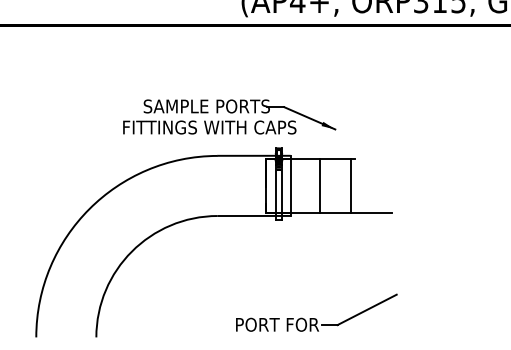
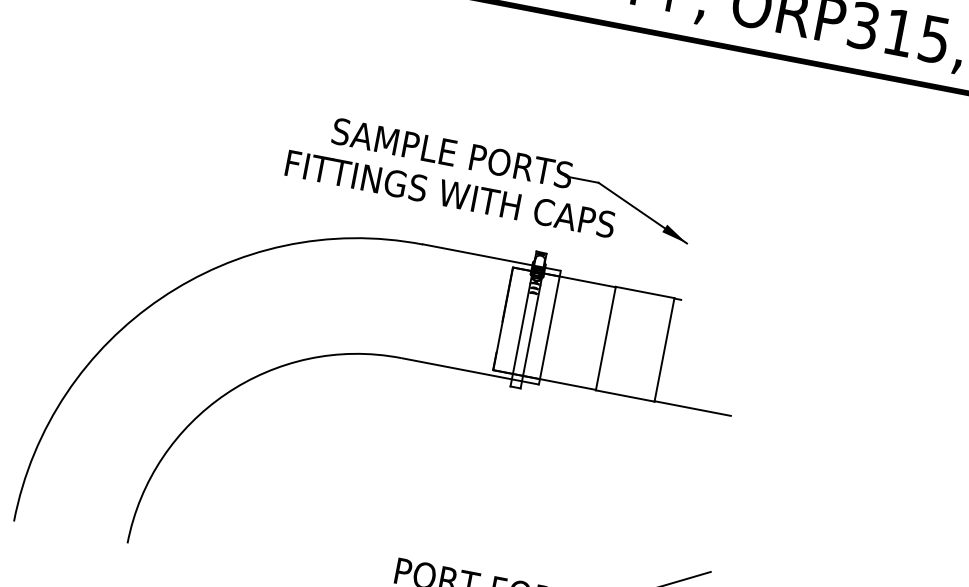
part: (229, 116) -> (491, 180), moved

